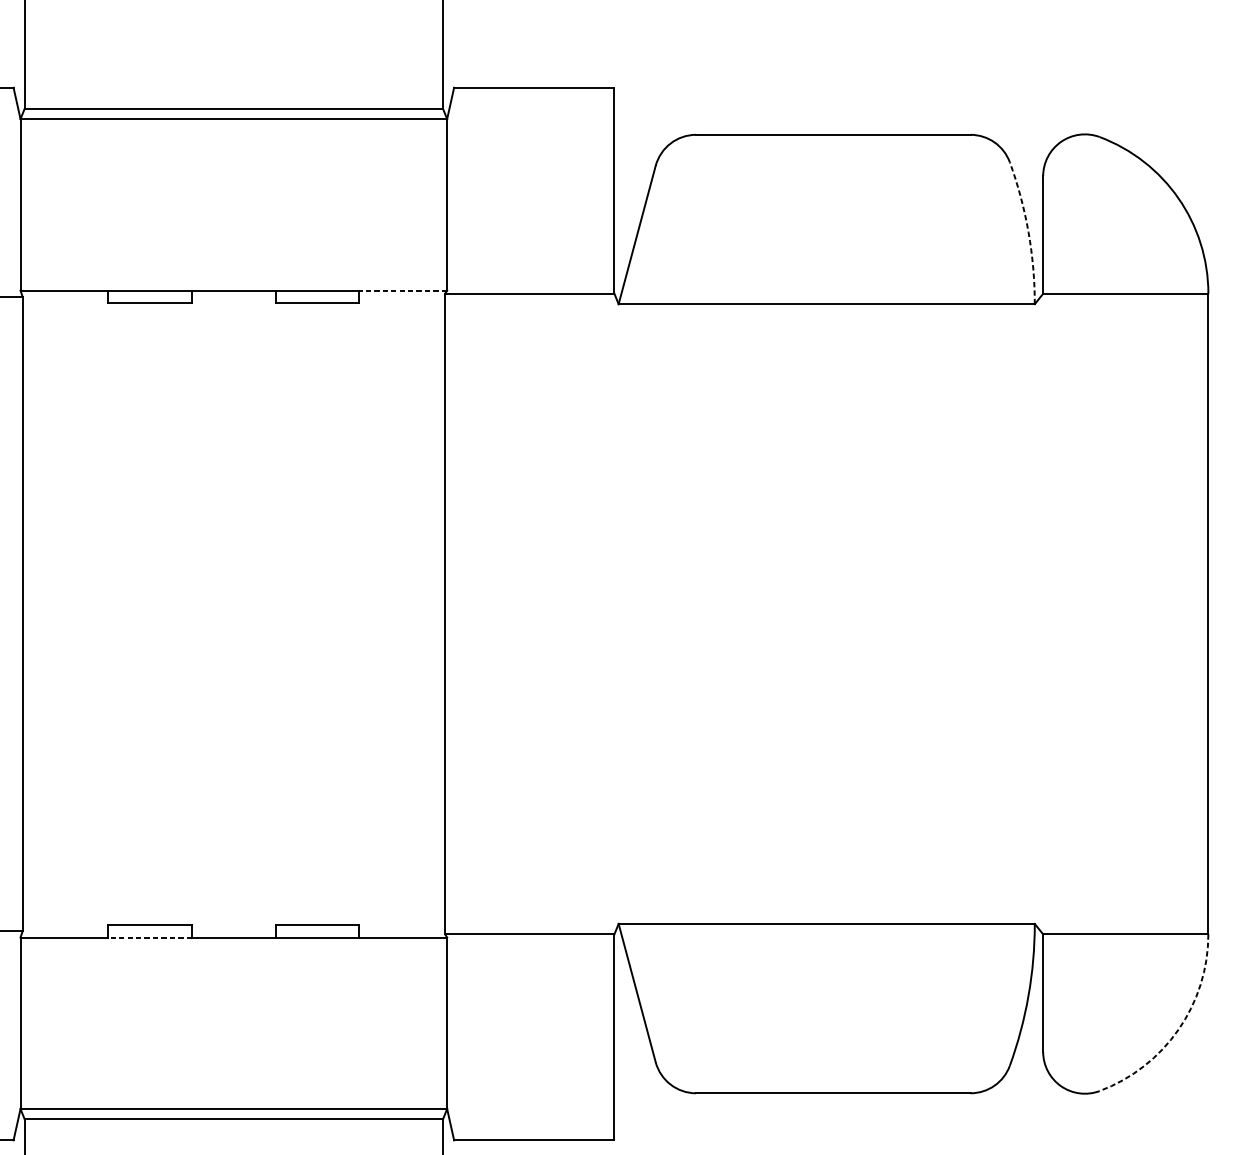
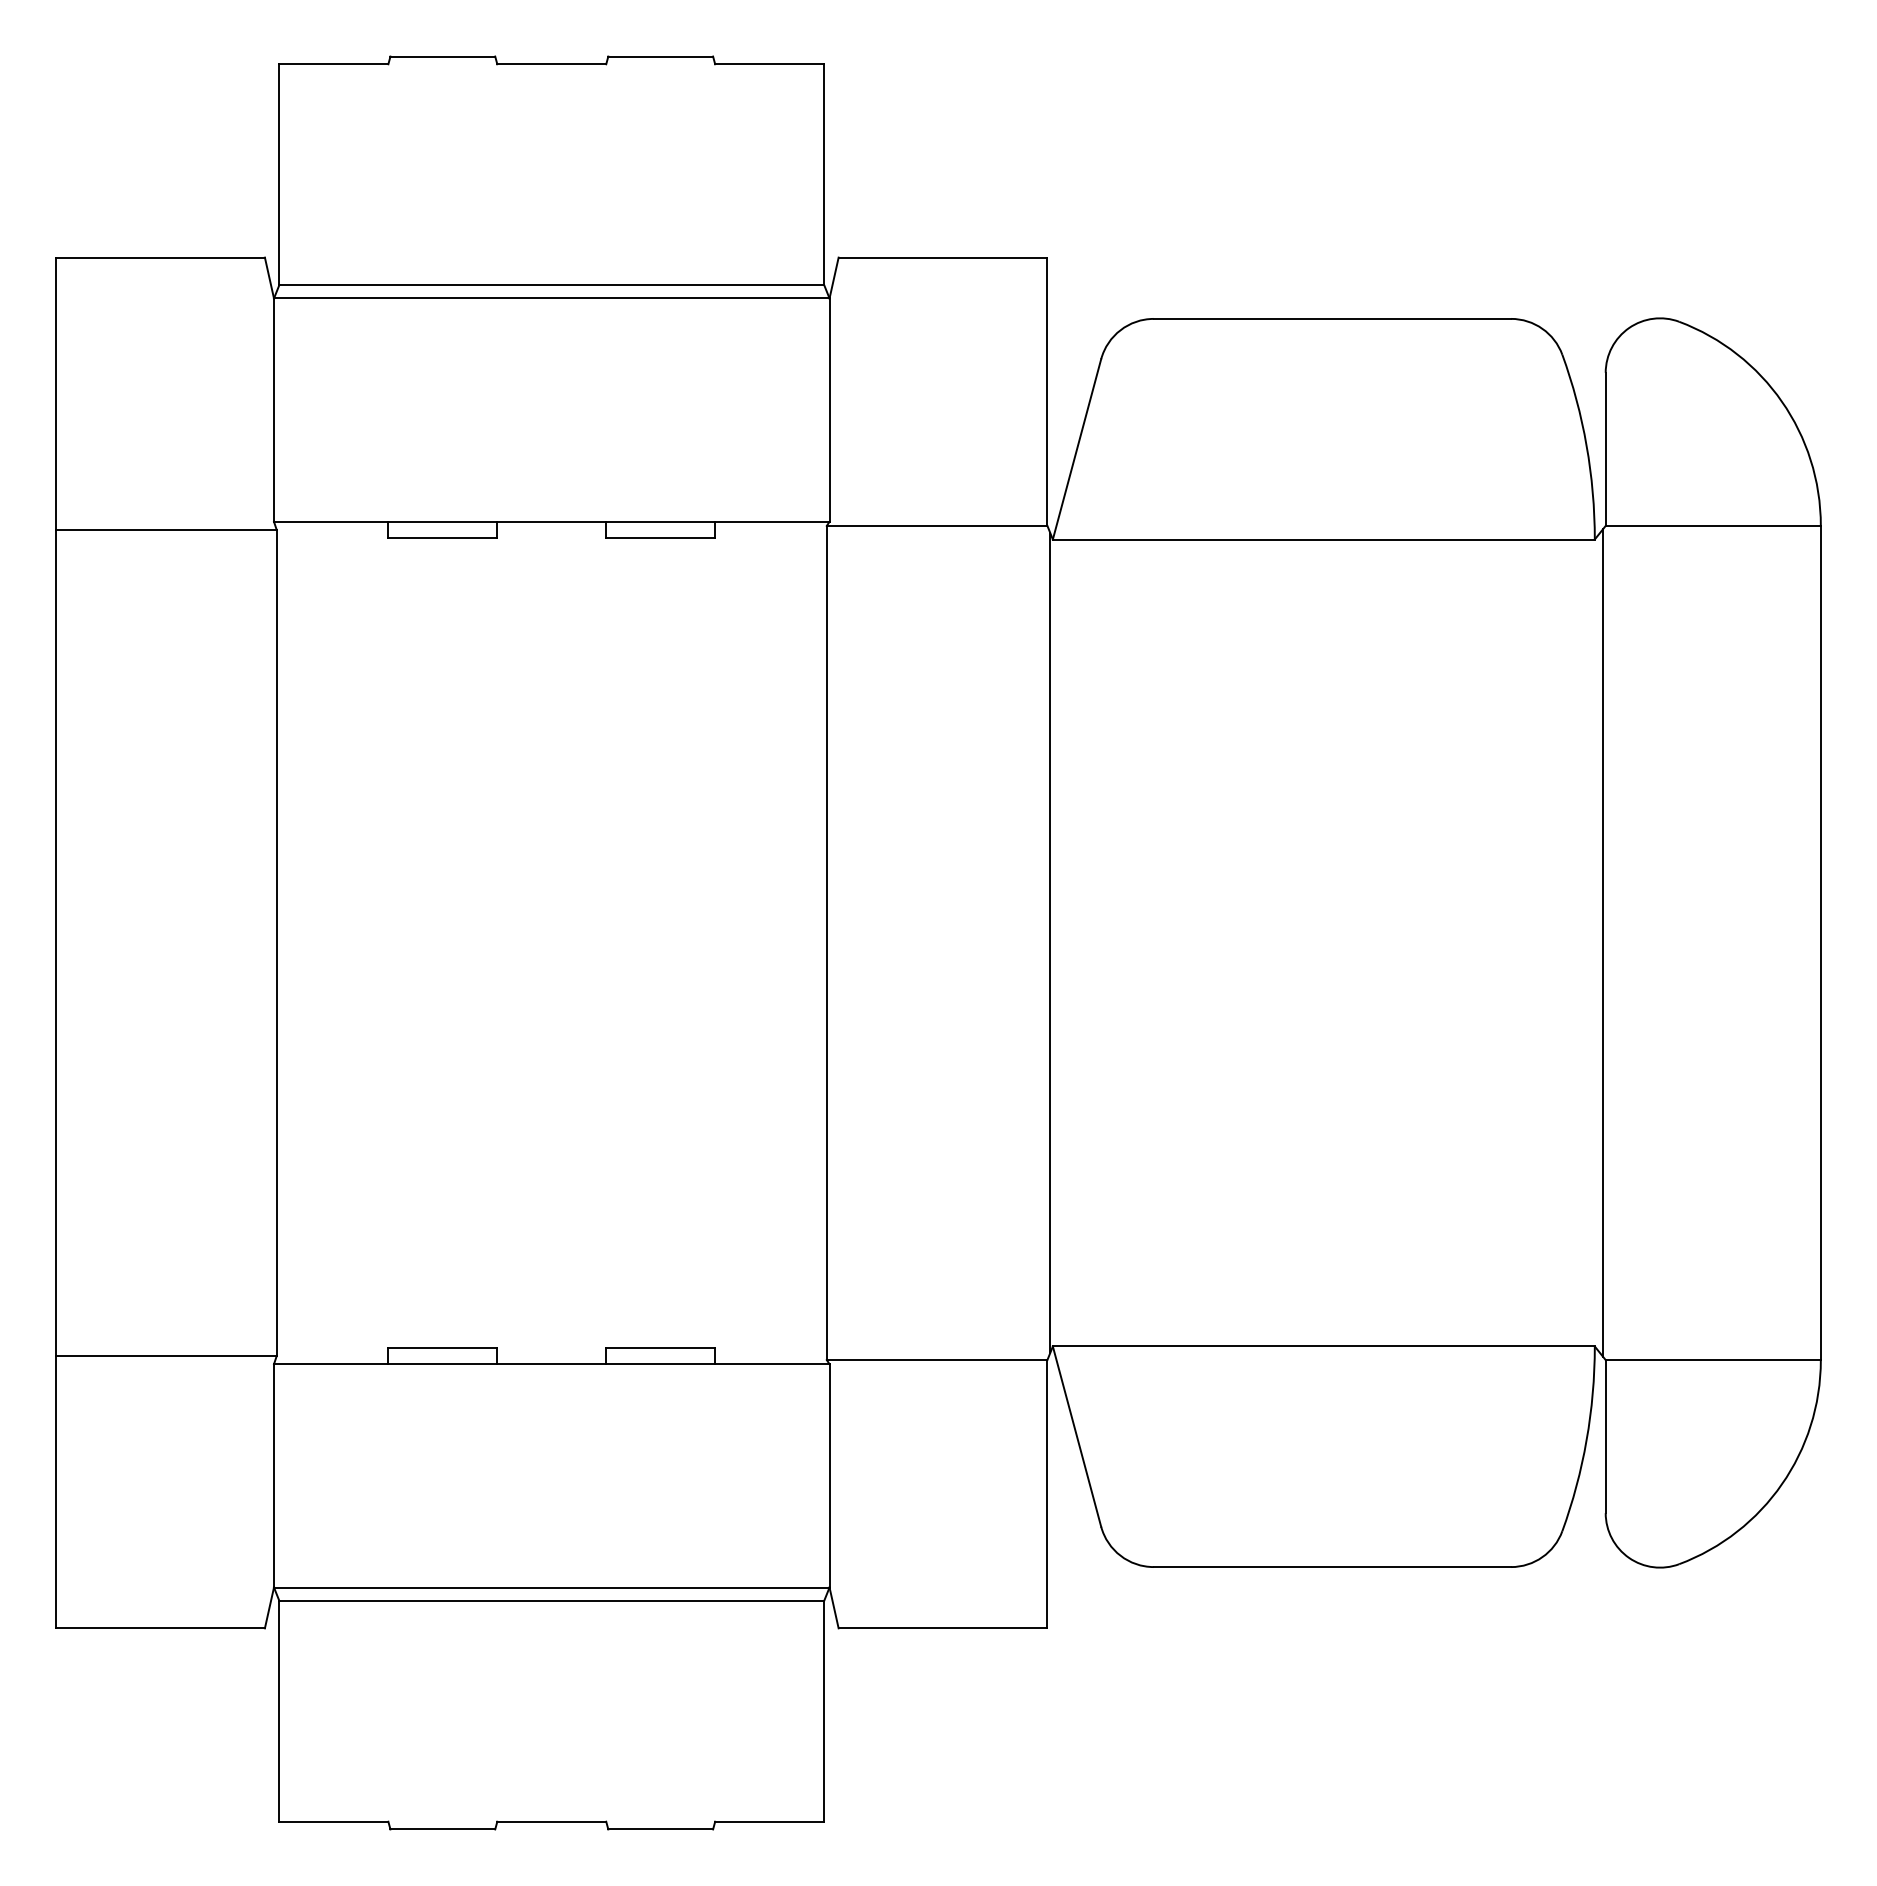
arc: (1028, 232) -> (1586, 445), dashed -> solid
line: (402, 290) -> (771, 521), dashed -> solid
line: (616, 613) -> (1050, 942), added
line: (1040, 613) -> (1602, 942), added
line: (149, 937) -> (442, 1364), dashed -> solid
arc: (1178, 1029) -> (1781, 1484), dashed -> solid

